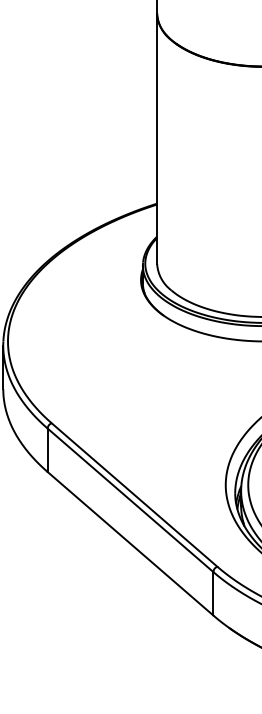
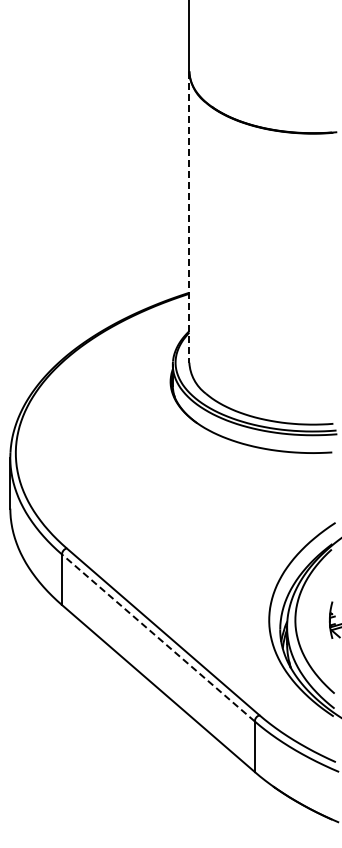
line: (157, 138) -> (189, 217), solid -> dashed
line: (130, 499) -> (158, 637), solid -> dashed

